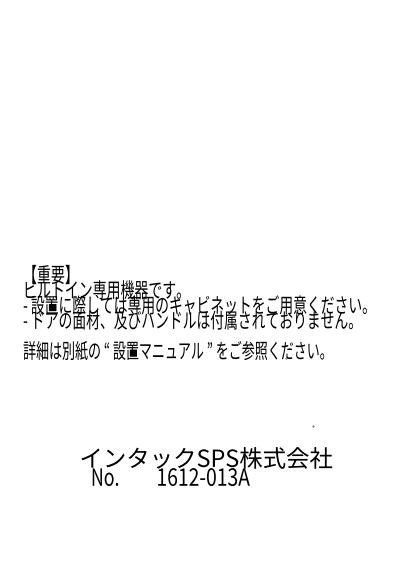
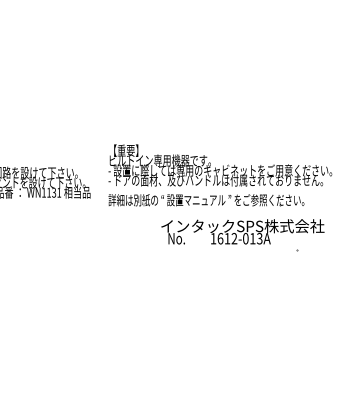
text: (206, 465) -> (242, 231), moved

